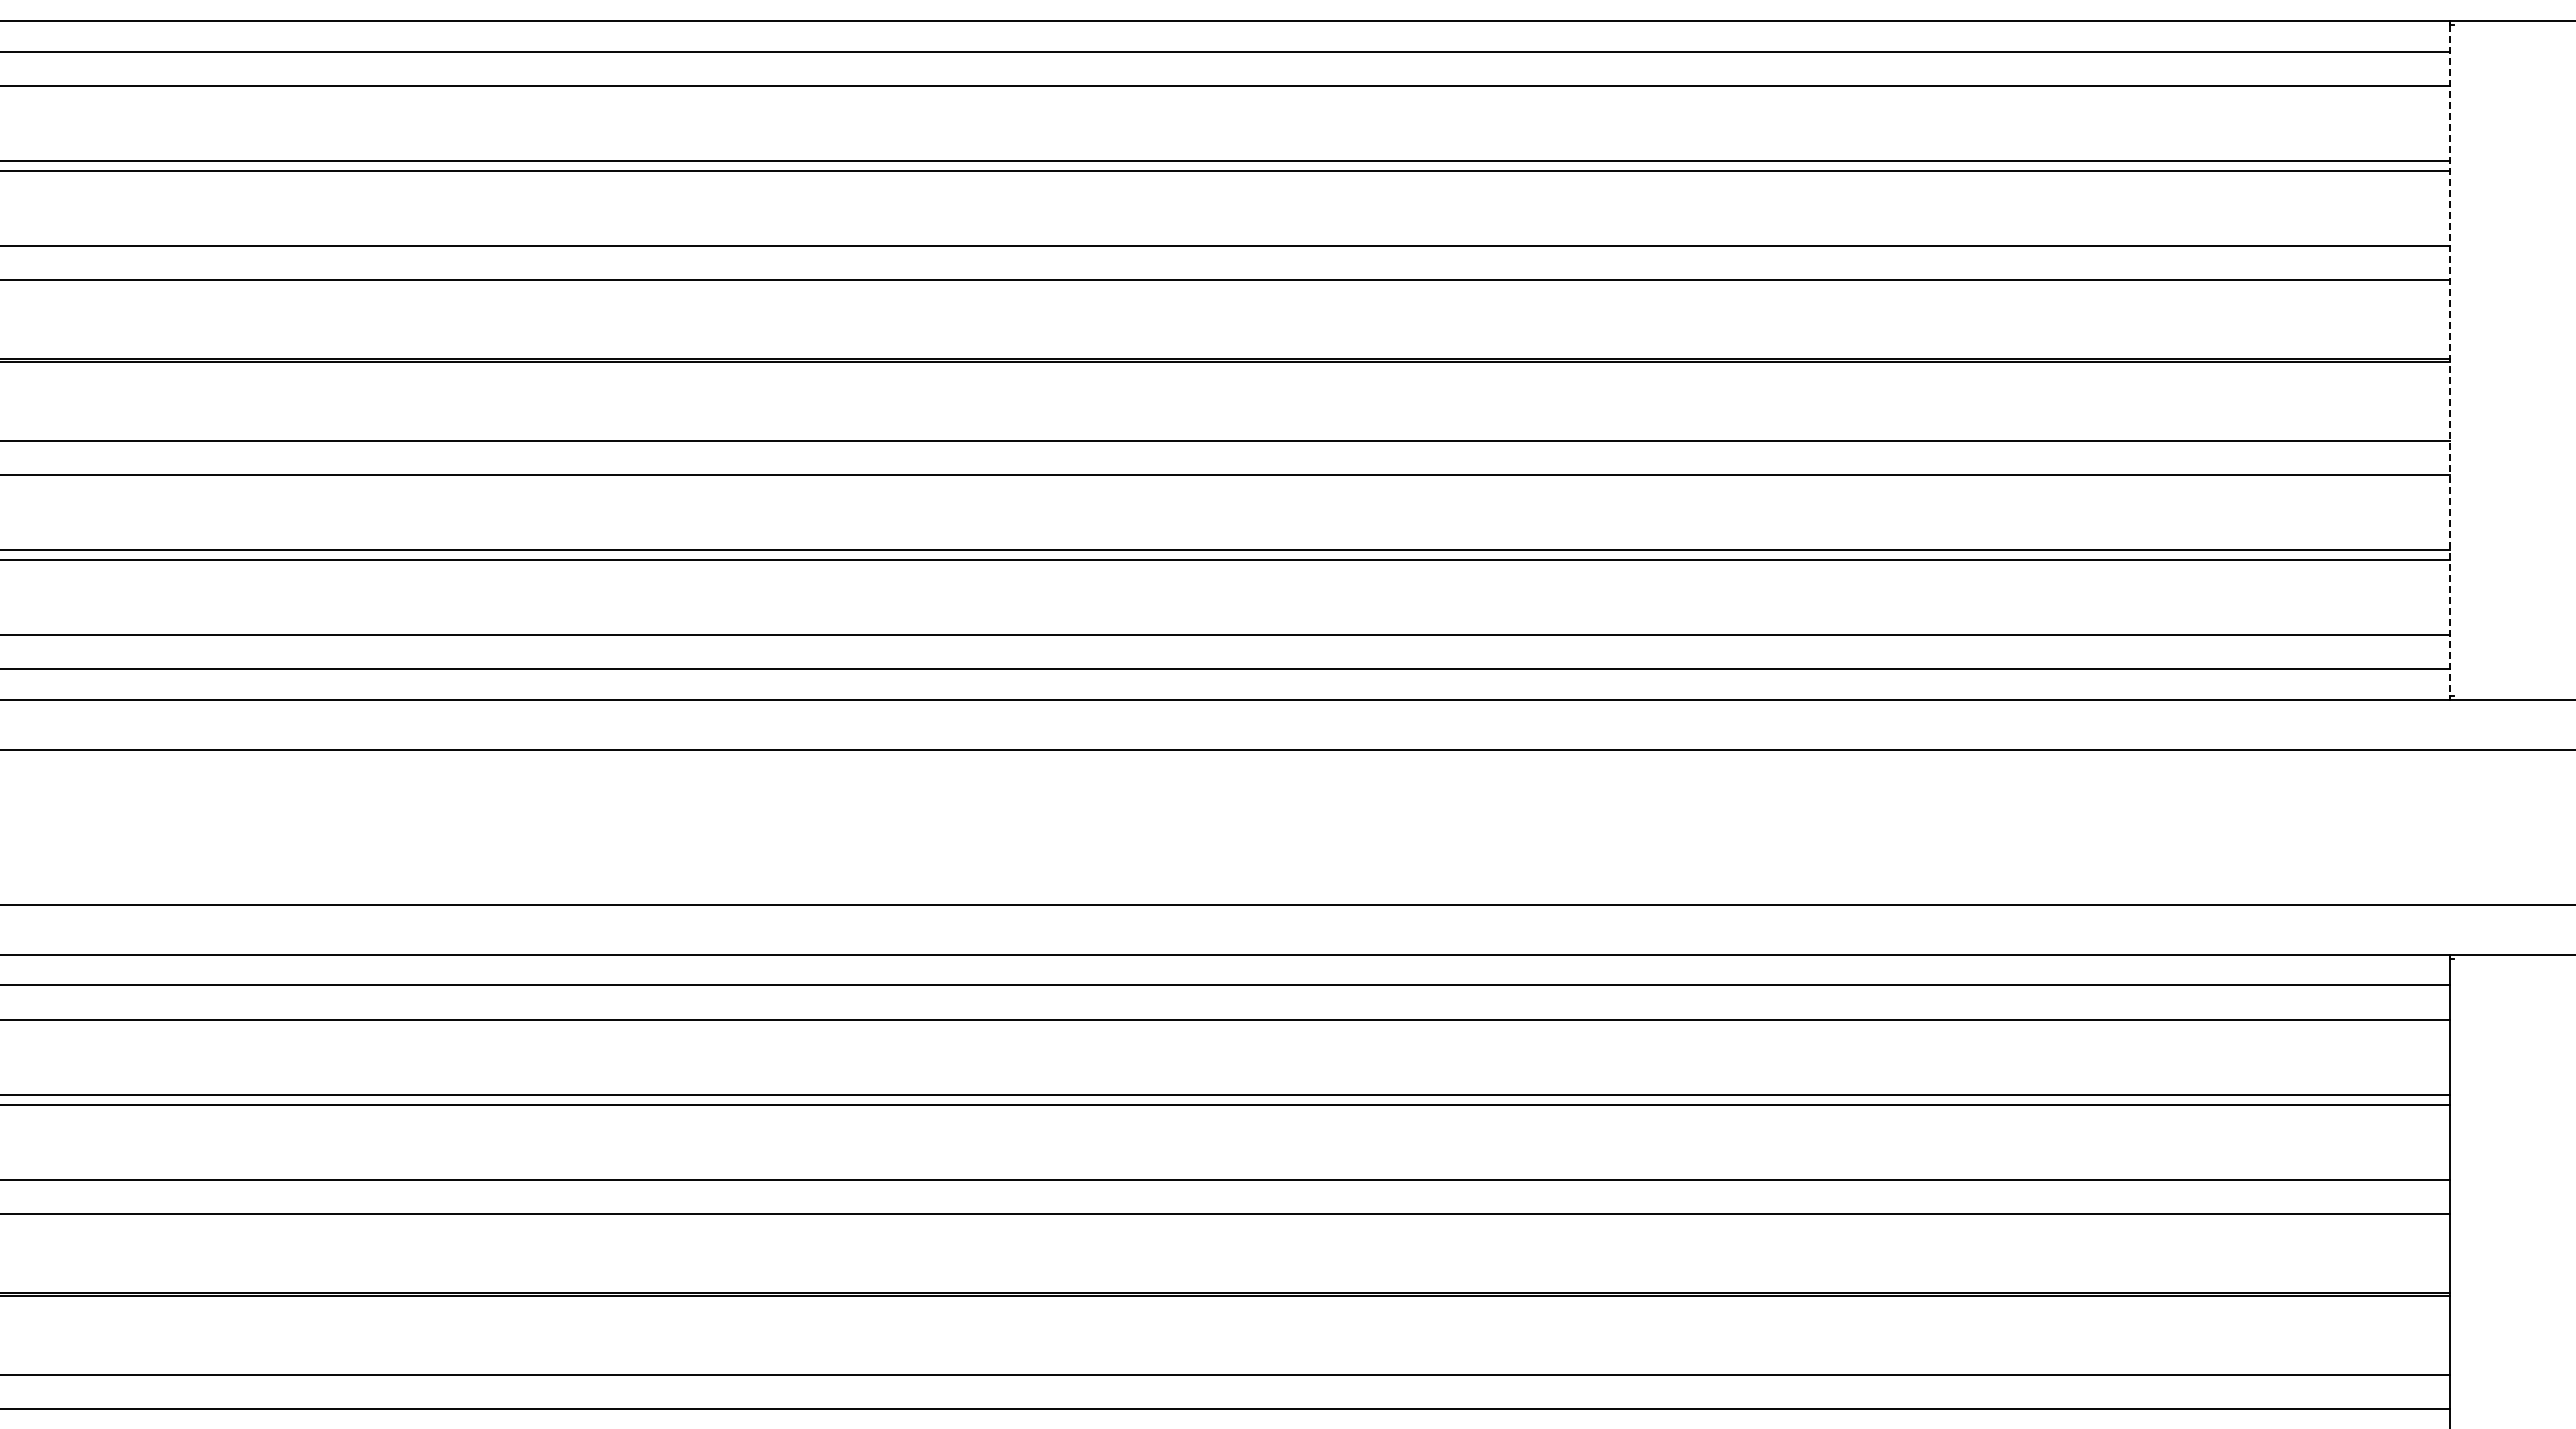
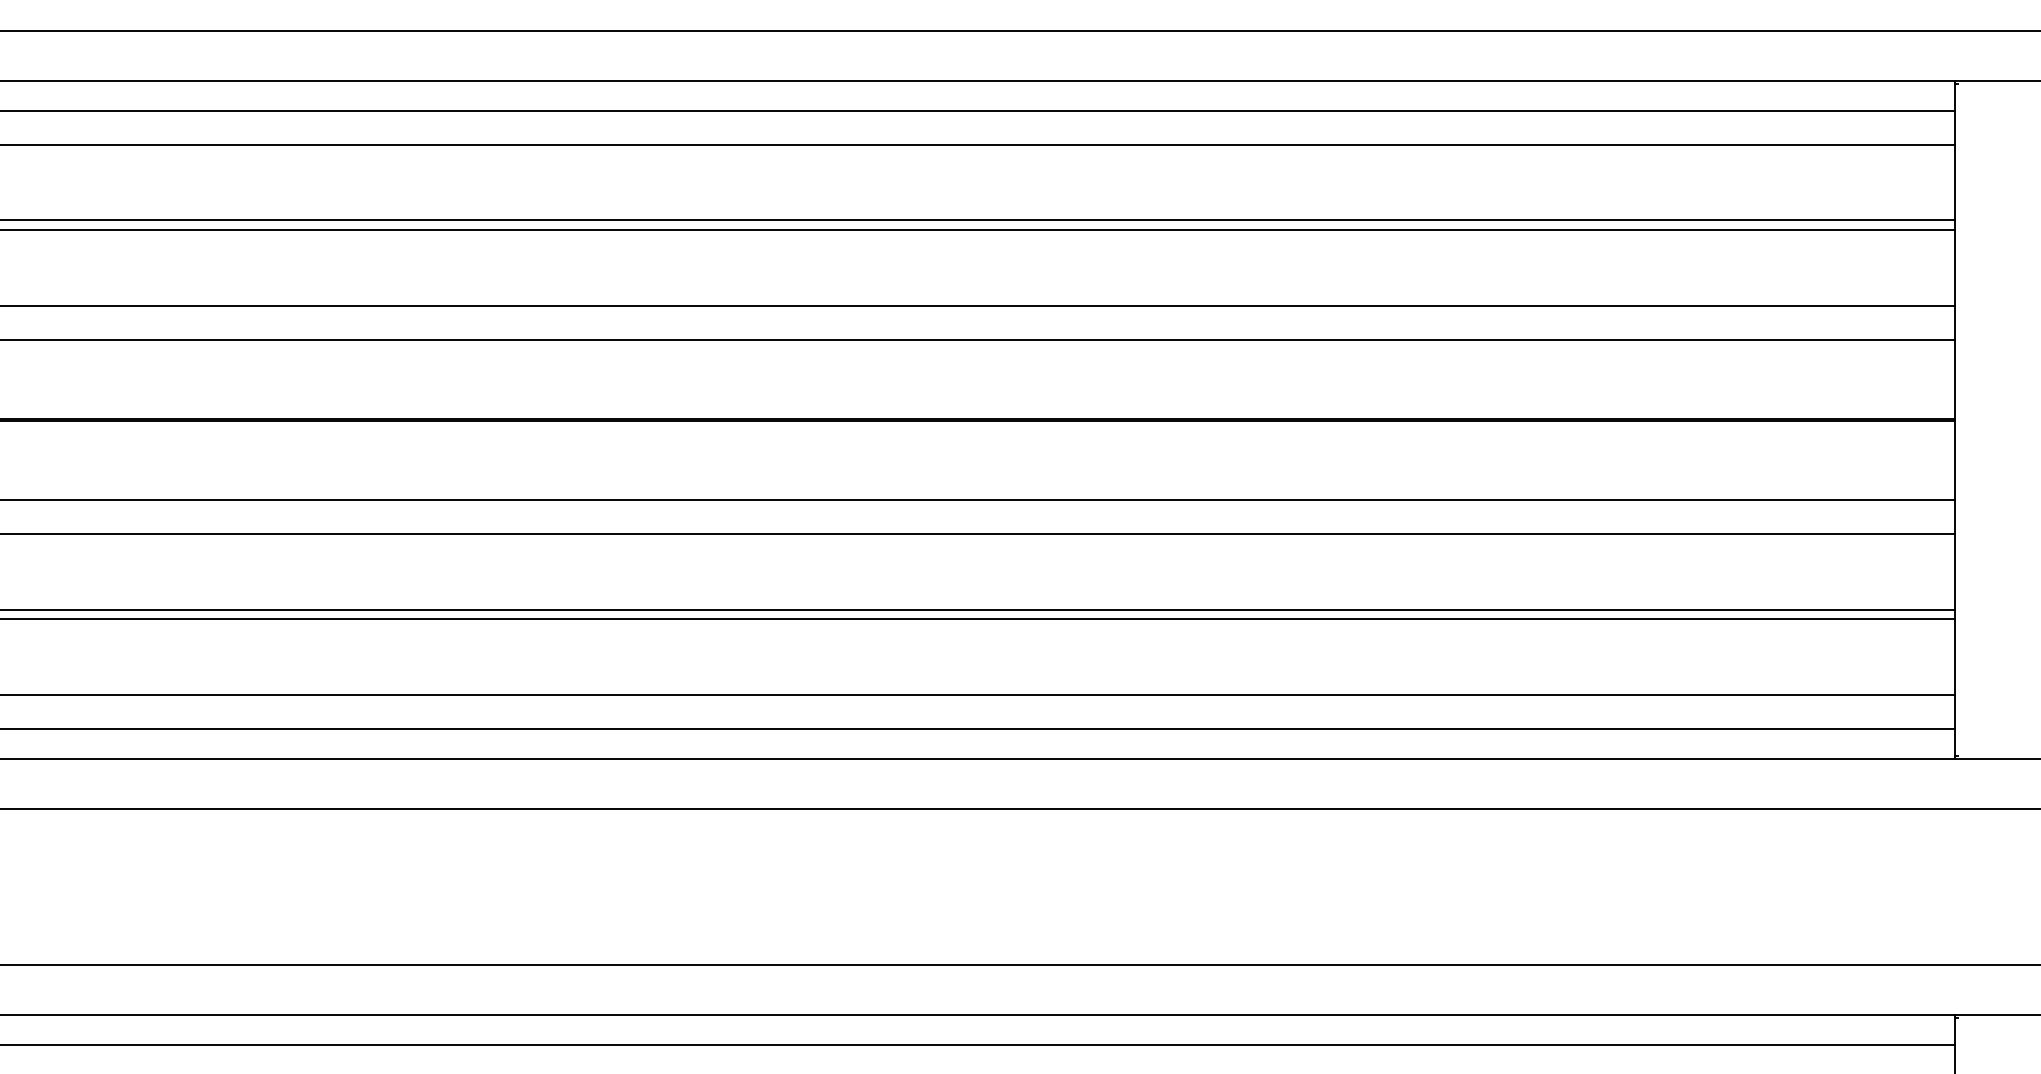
line: (2450, 360) -> (1954, 419), dashed -> solid

